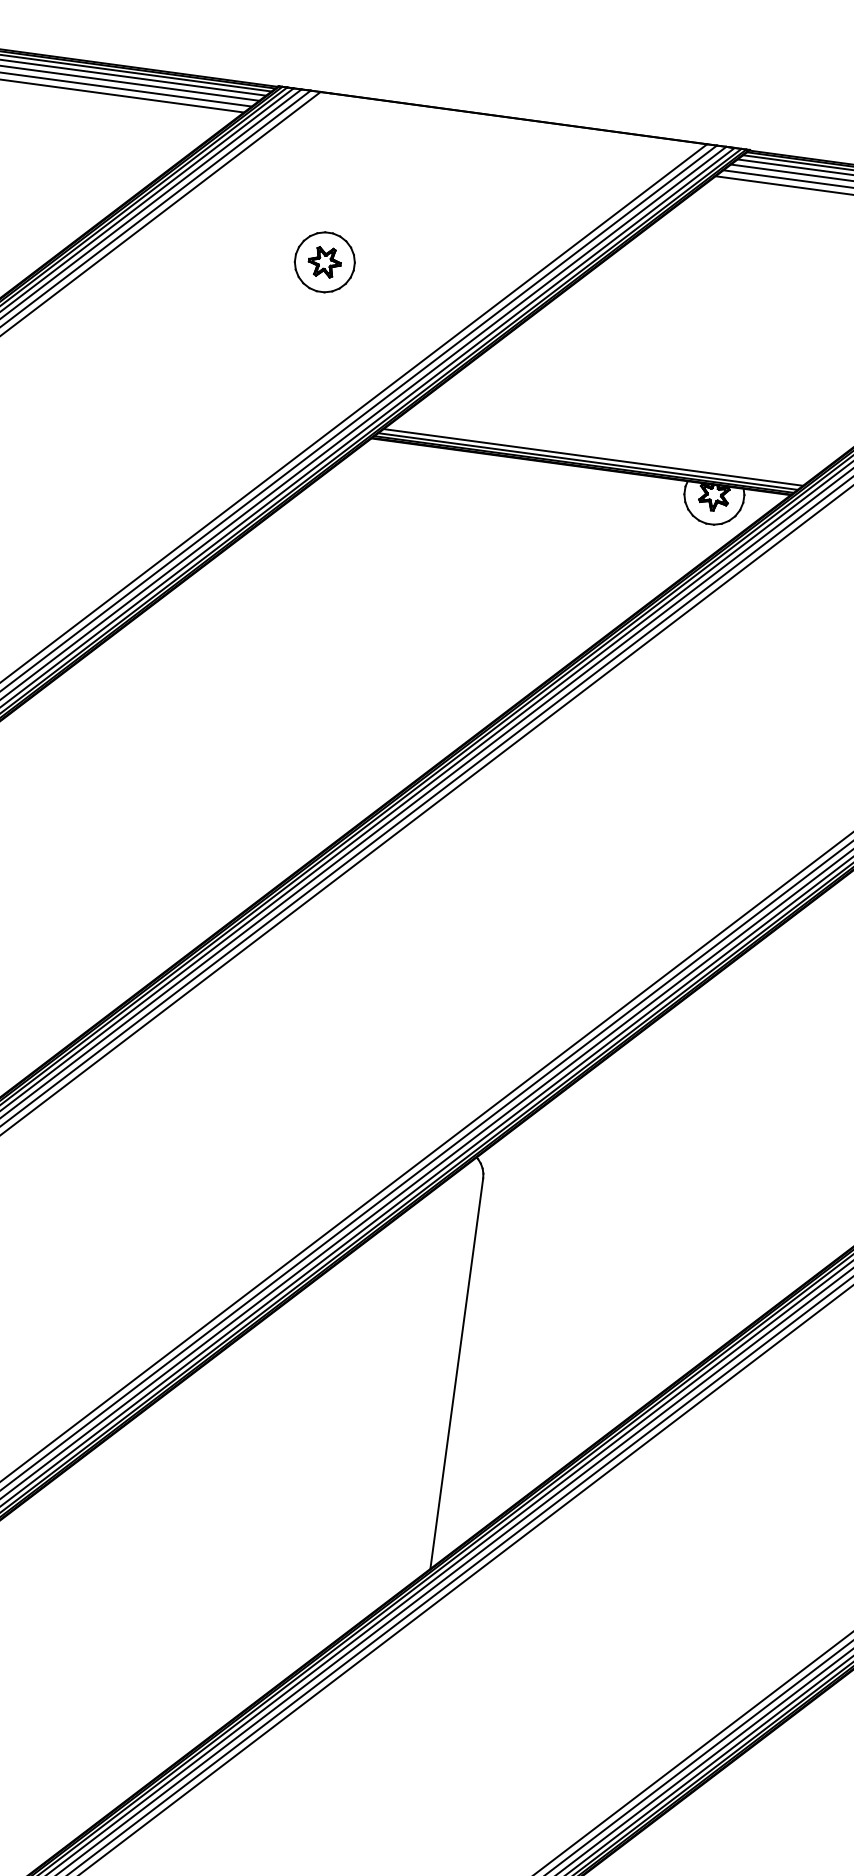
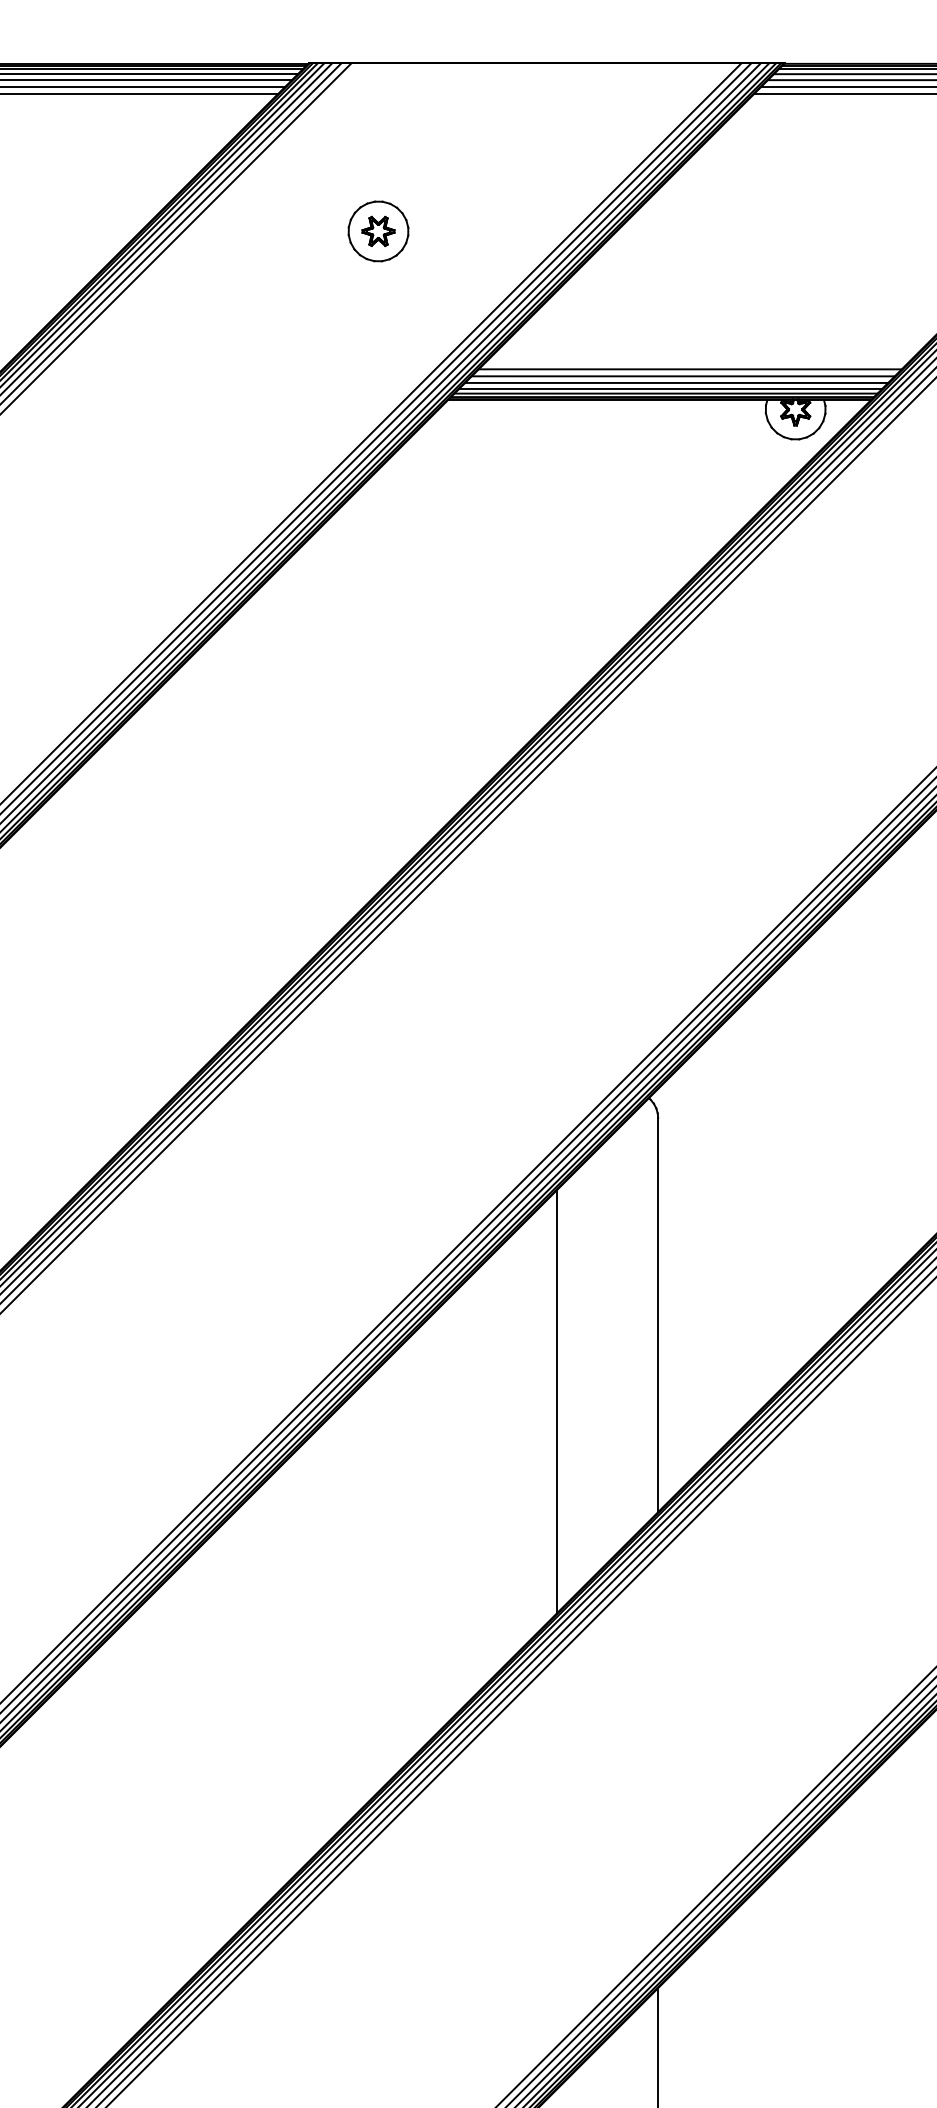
line: (614, 440) -> (689, 369), added
line: (606, 446) -> (682, 376), added
line: (599, 451) -> (676, 382), added
line: (345, 1445) -> (557, 1401), added

